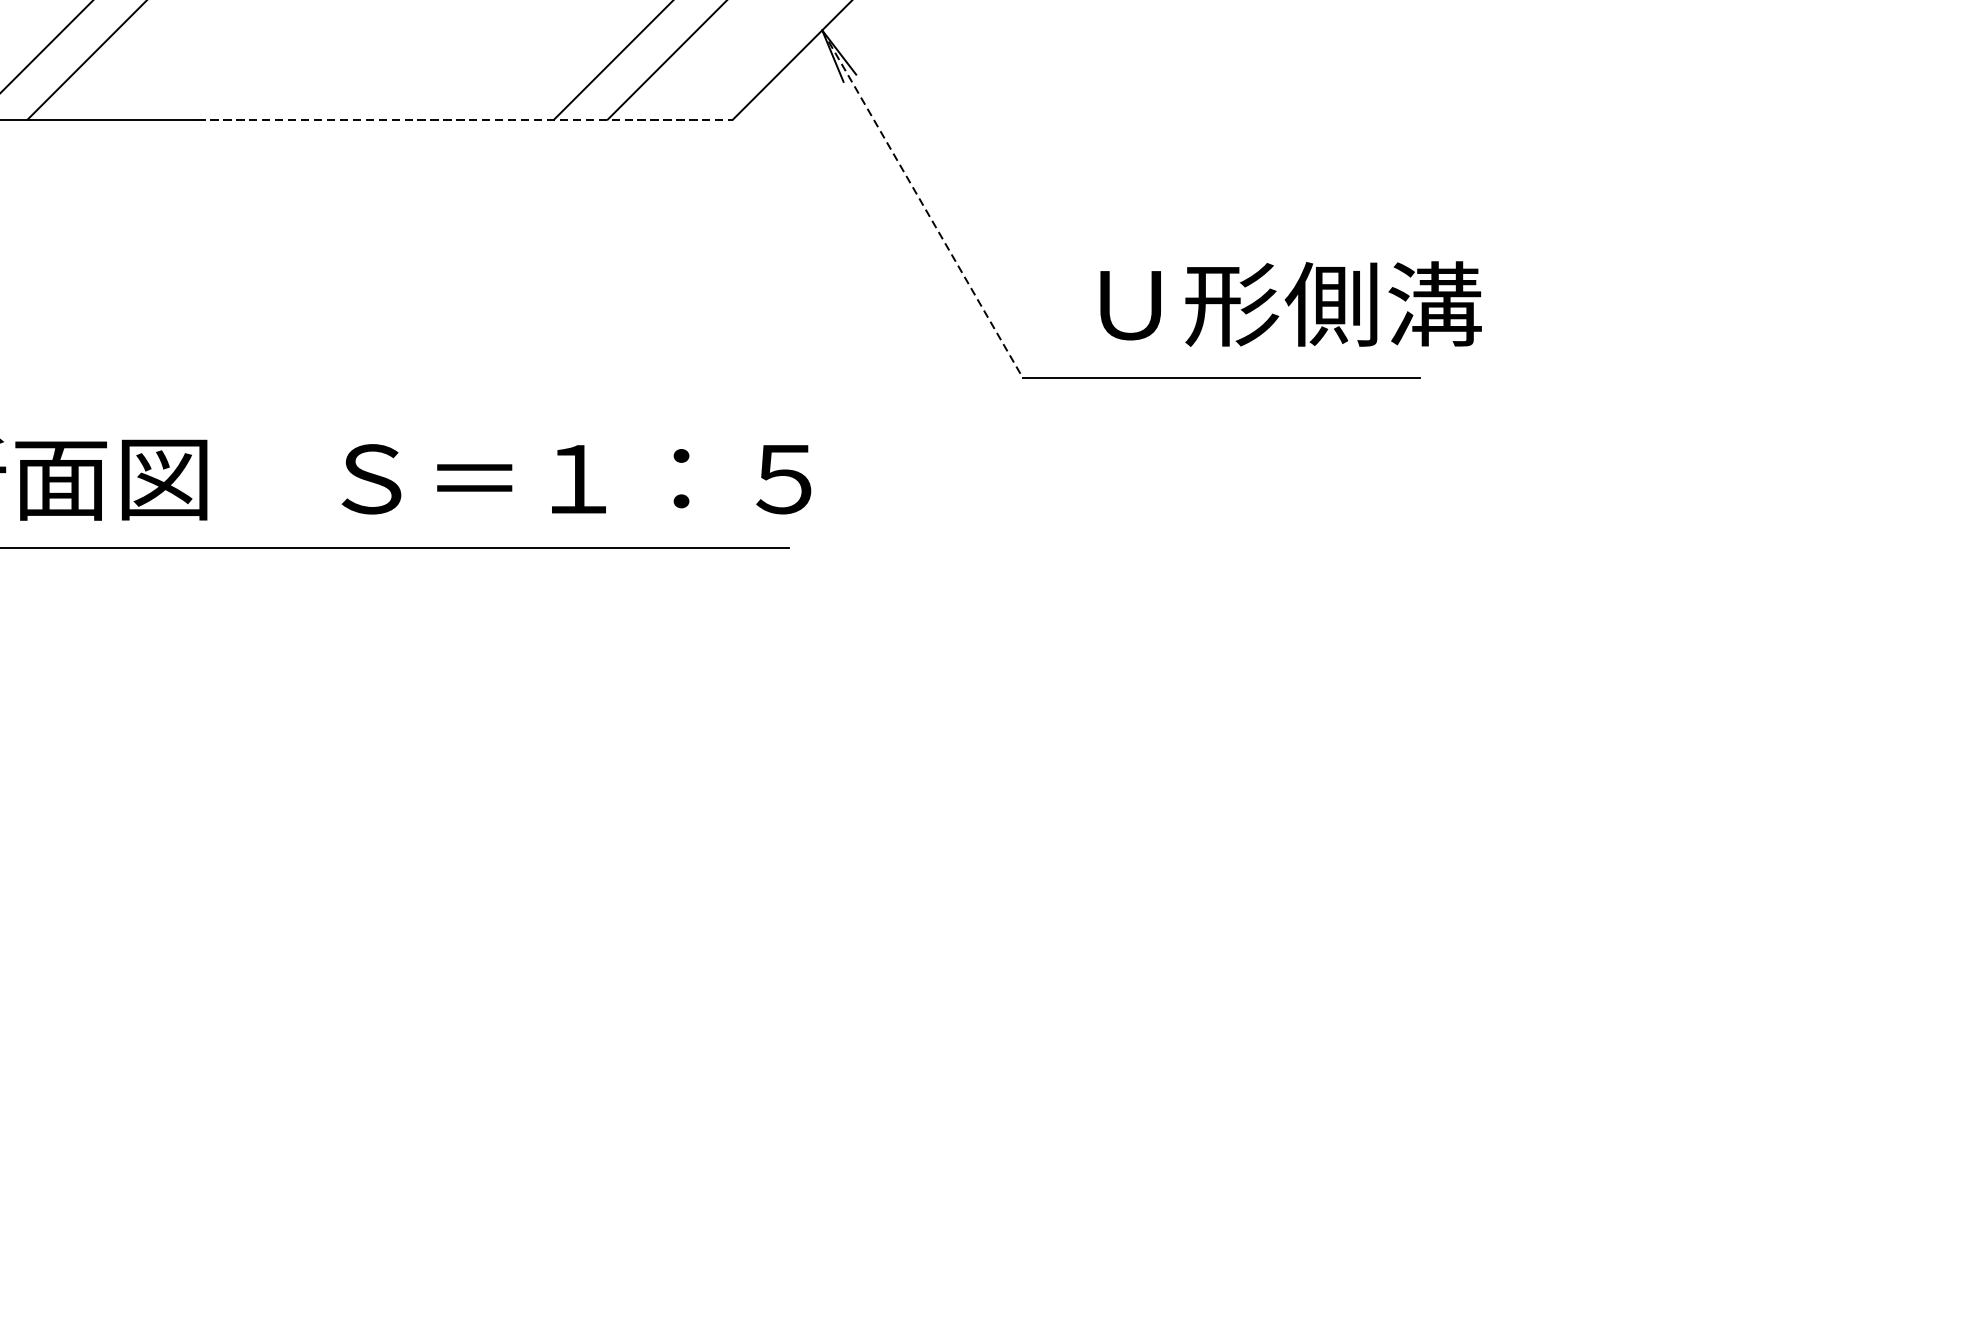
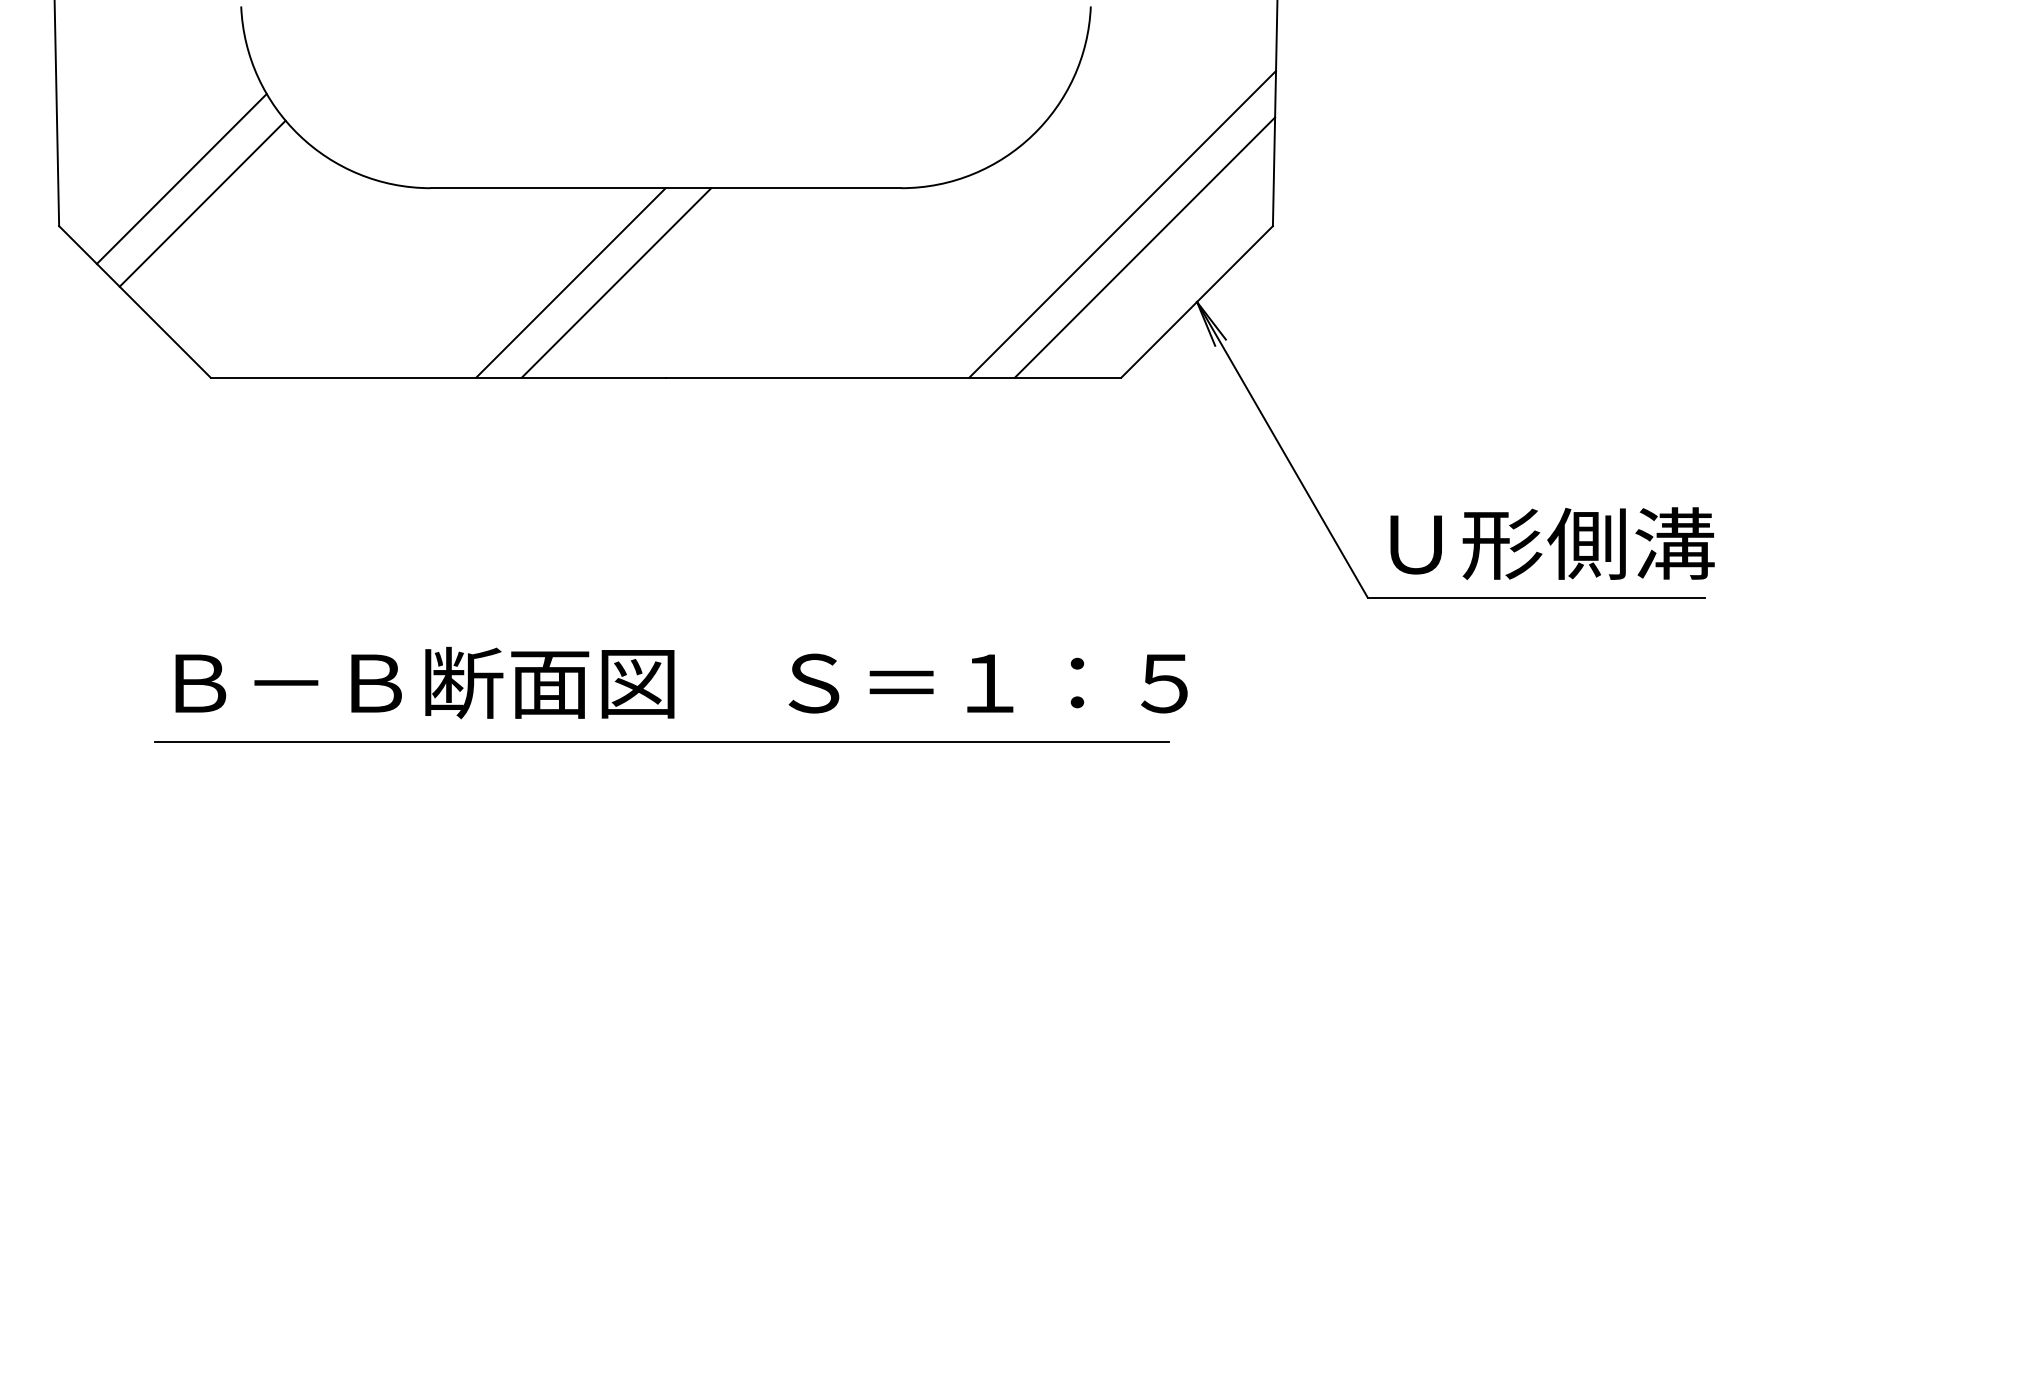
line: (465, 119) -> (893, 377), dashed -> solid
line: (922, 203) -> (1282, 449), dashed -> solid
text: (1291, 303) -> (1552, 543), moved

